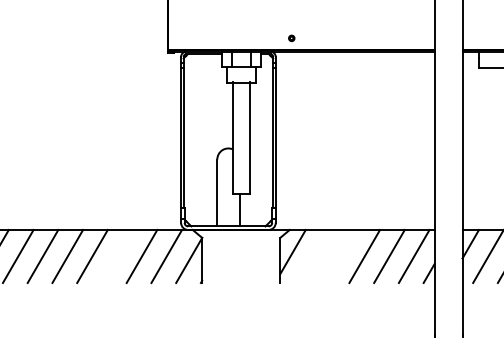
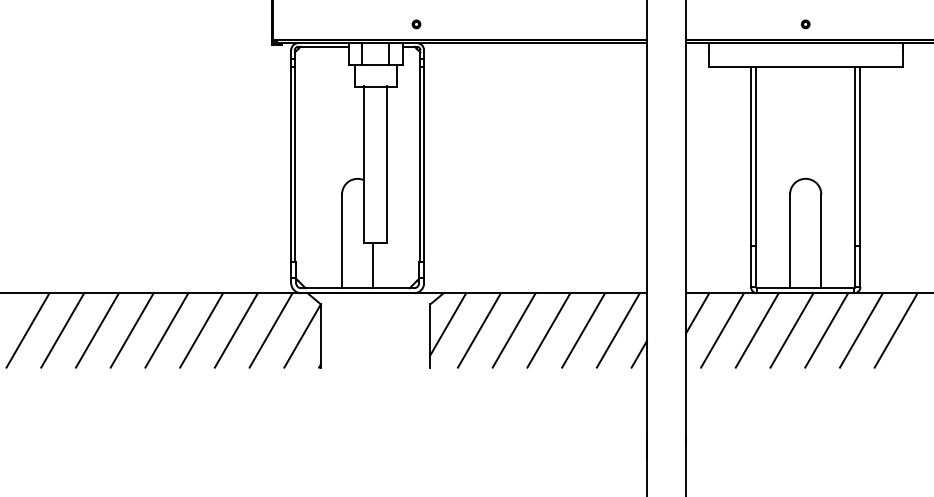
part: (291, 38) -> (416, 24), moved
line: (117, 256) -> (201, 330), added
line: (314, 256) -> (478, 330), added
line: (339, 256) -> (513, 330), added

